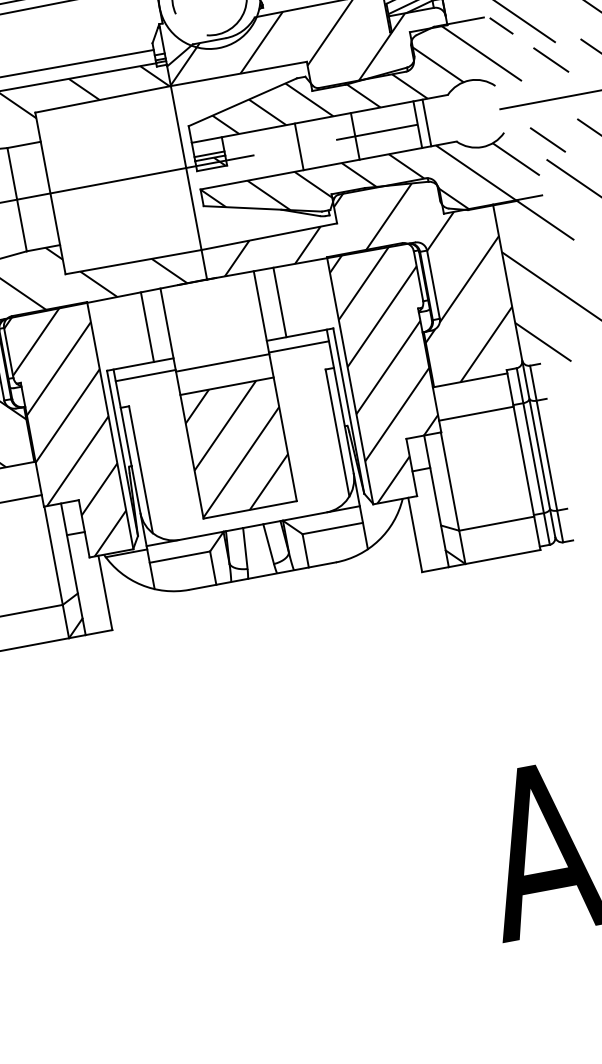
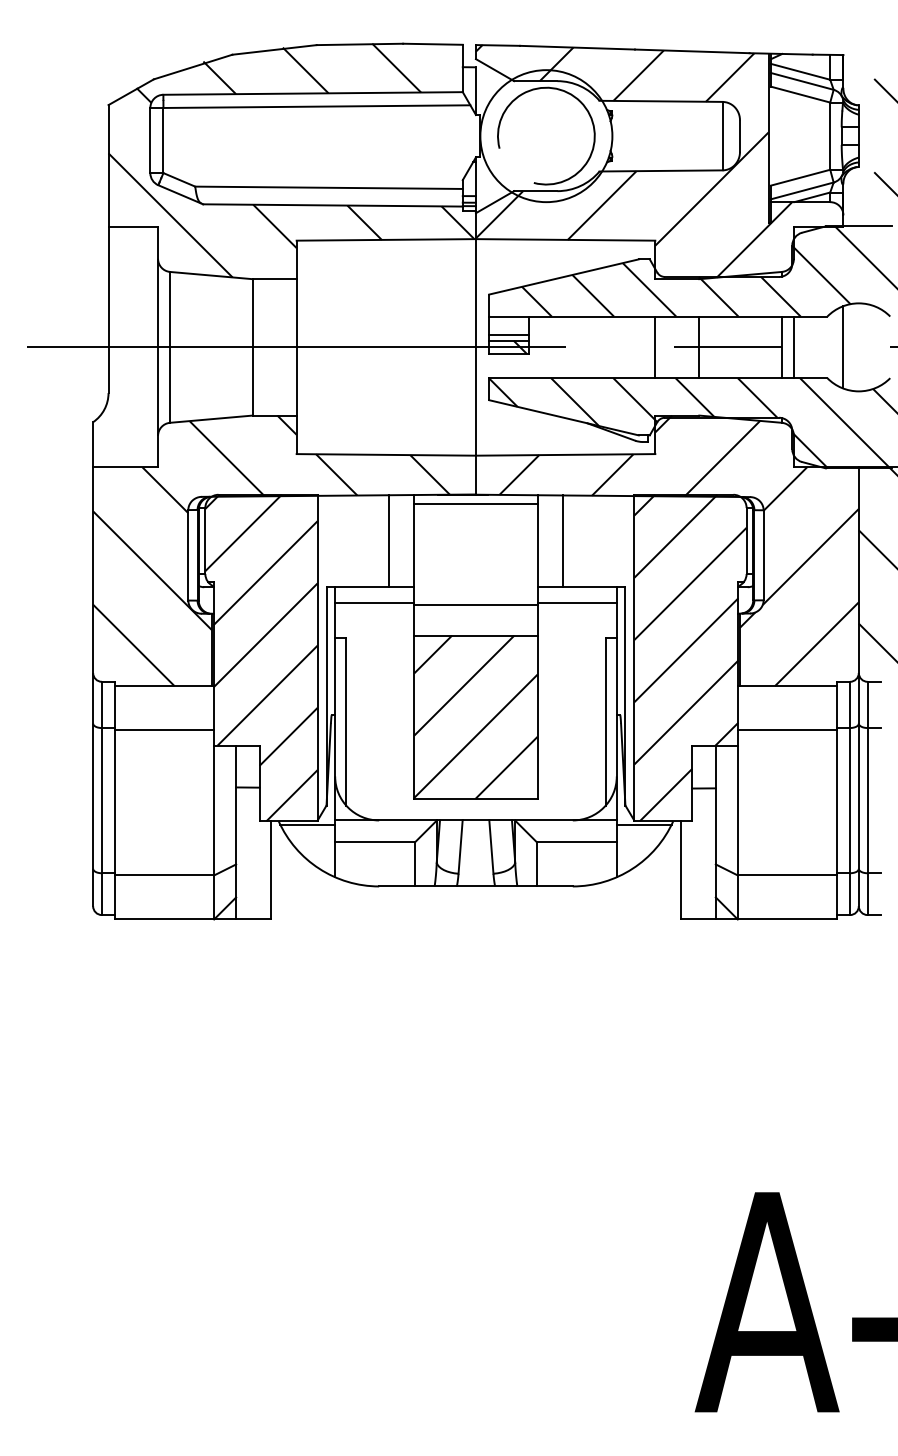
line: (464, 116) -> (843, 347), added
line: (299, 146) -> (655, 347), moved
line: (207, 286) -> (475, 503), added
line: (380, 505) -> (643, 824), added

